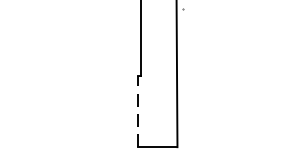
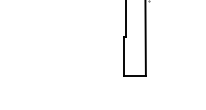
line: (138, 111) -> (124, 56), dashed -> solid

